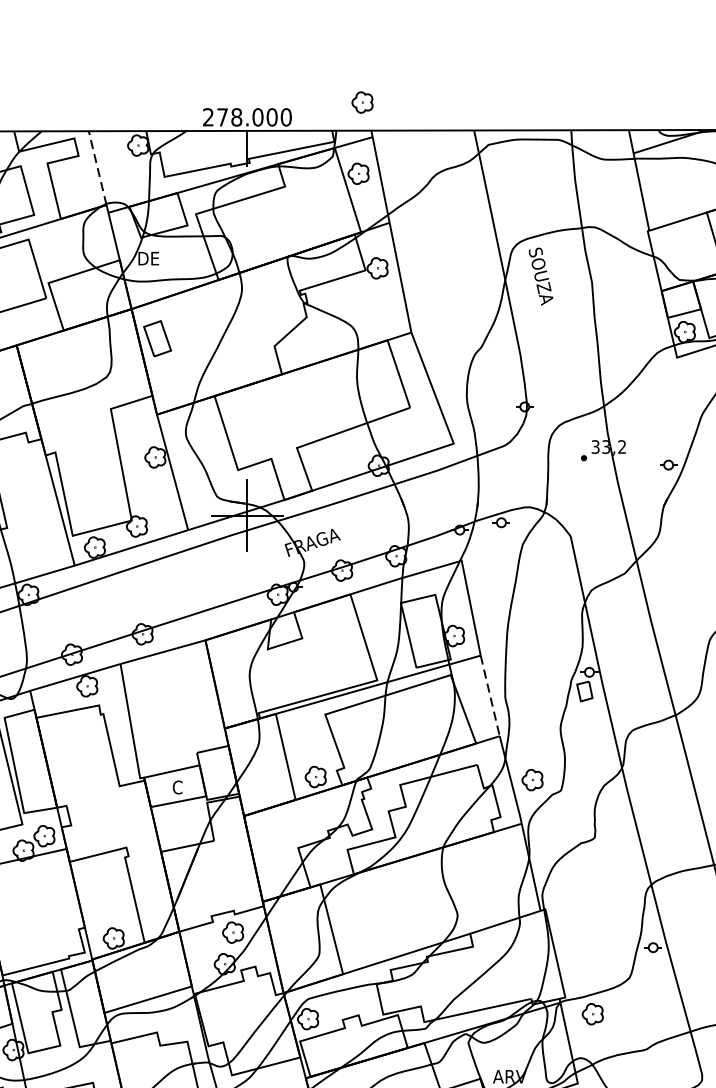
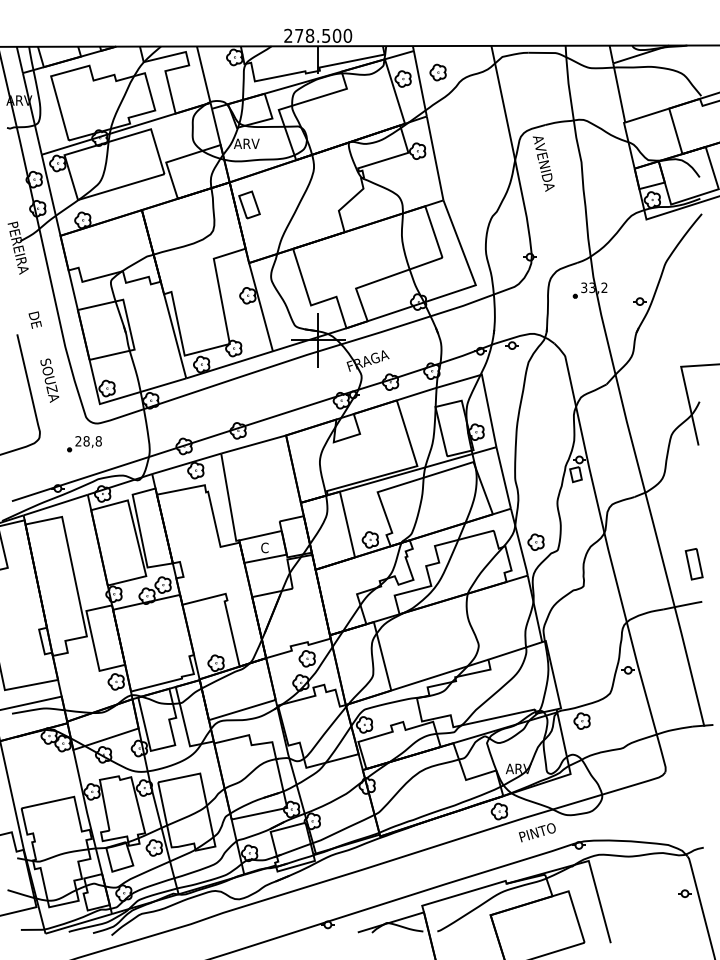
part: (361, 102) -> (437, 72), moved
text: (258, 116) -> (326, 35), 278.000 -> 278.500
line: (97, 167) -> (203, 74), dashed -> solid
text: (153, 258) -> (246, 143), DE -> ARV
text: (542, 284) -> (543, 163), SOUZA -> AVENIDA
line: (489, 695) -> (503, 477), dashed -> solid

